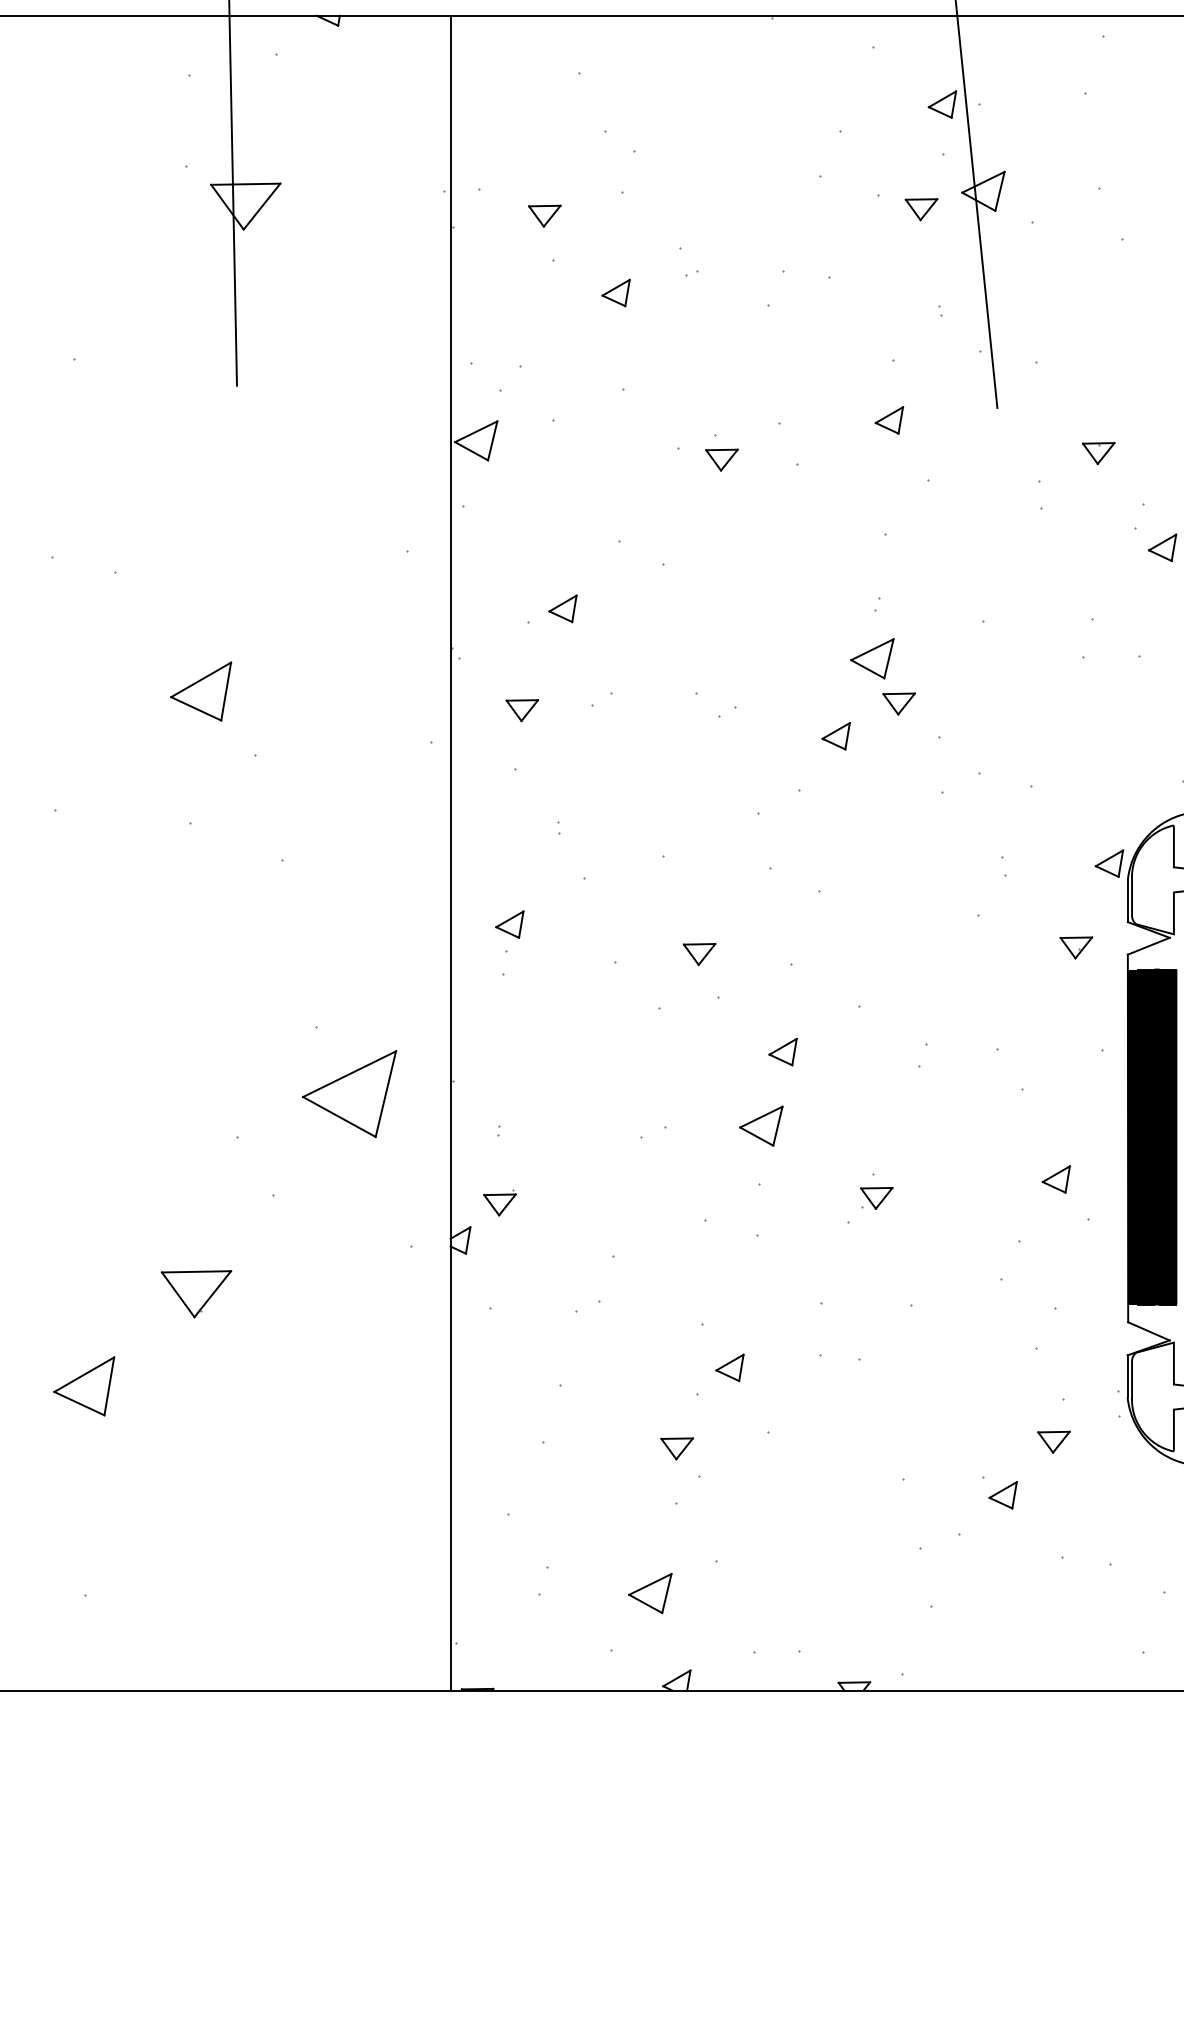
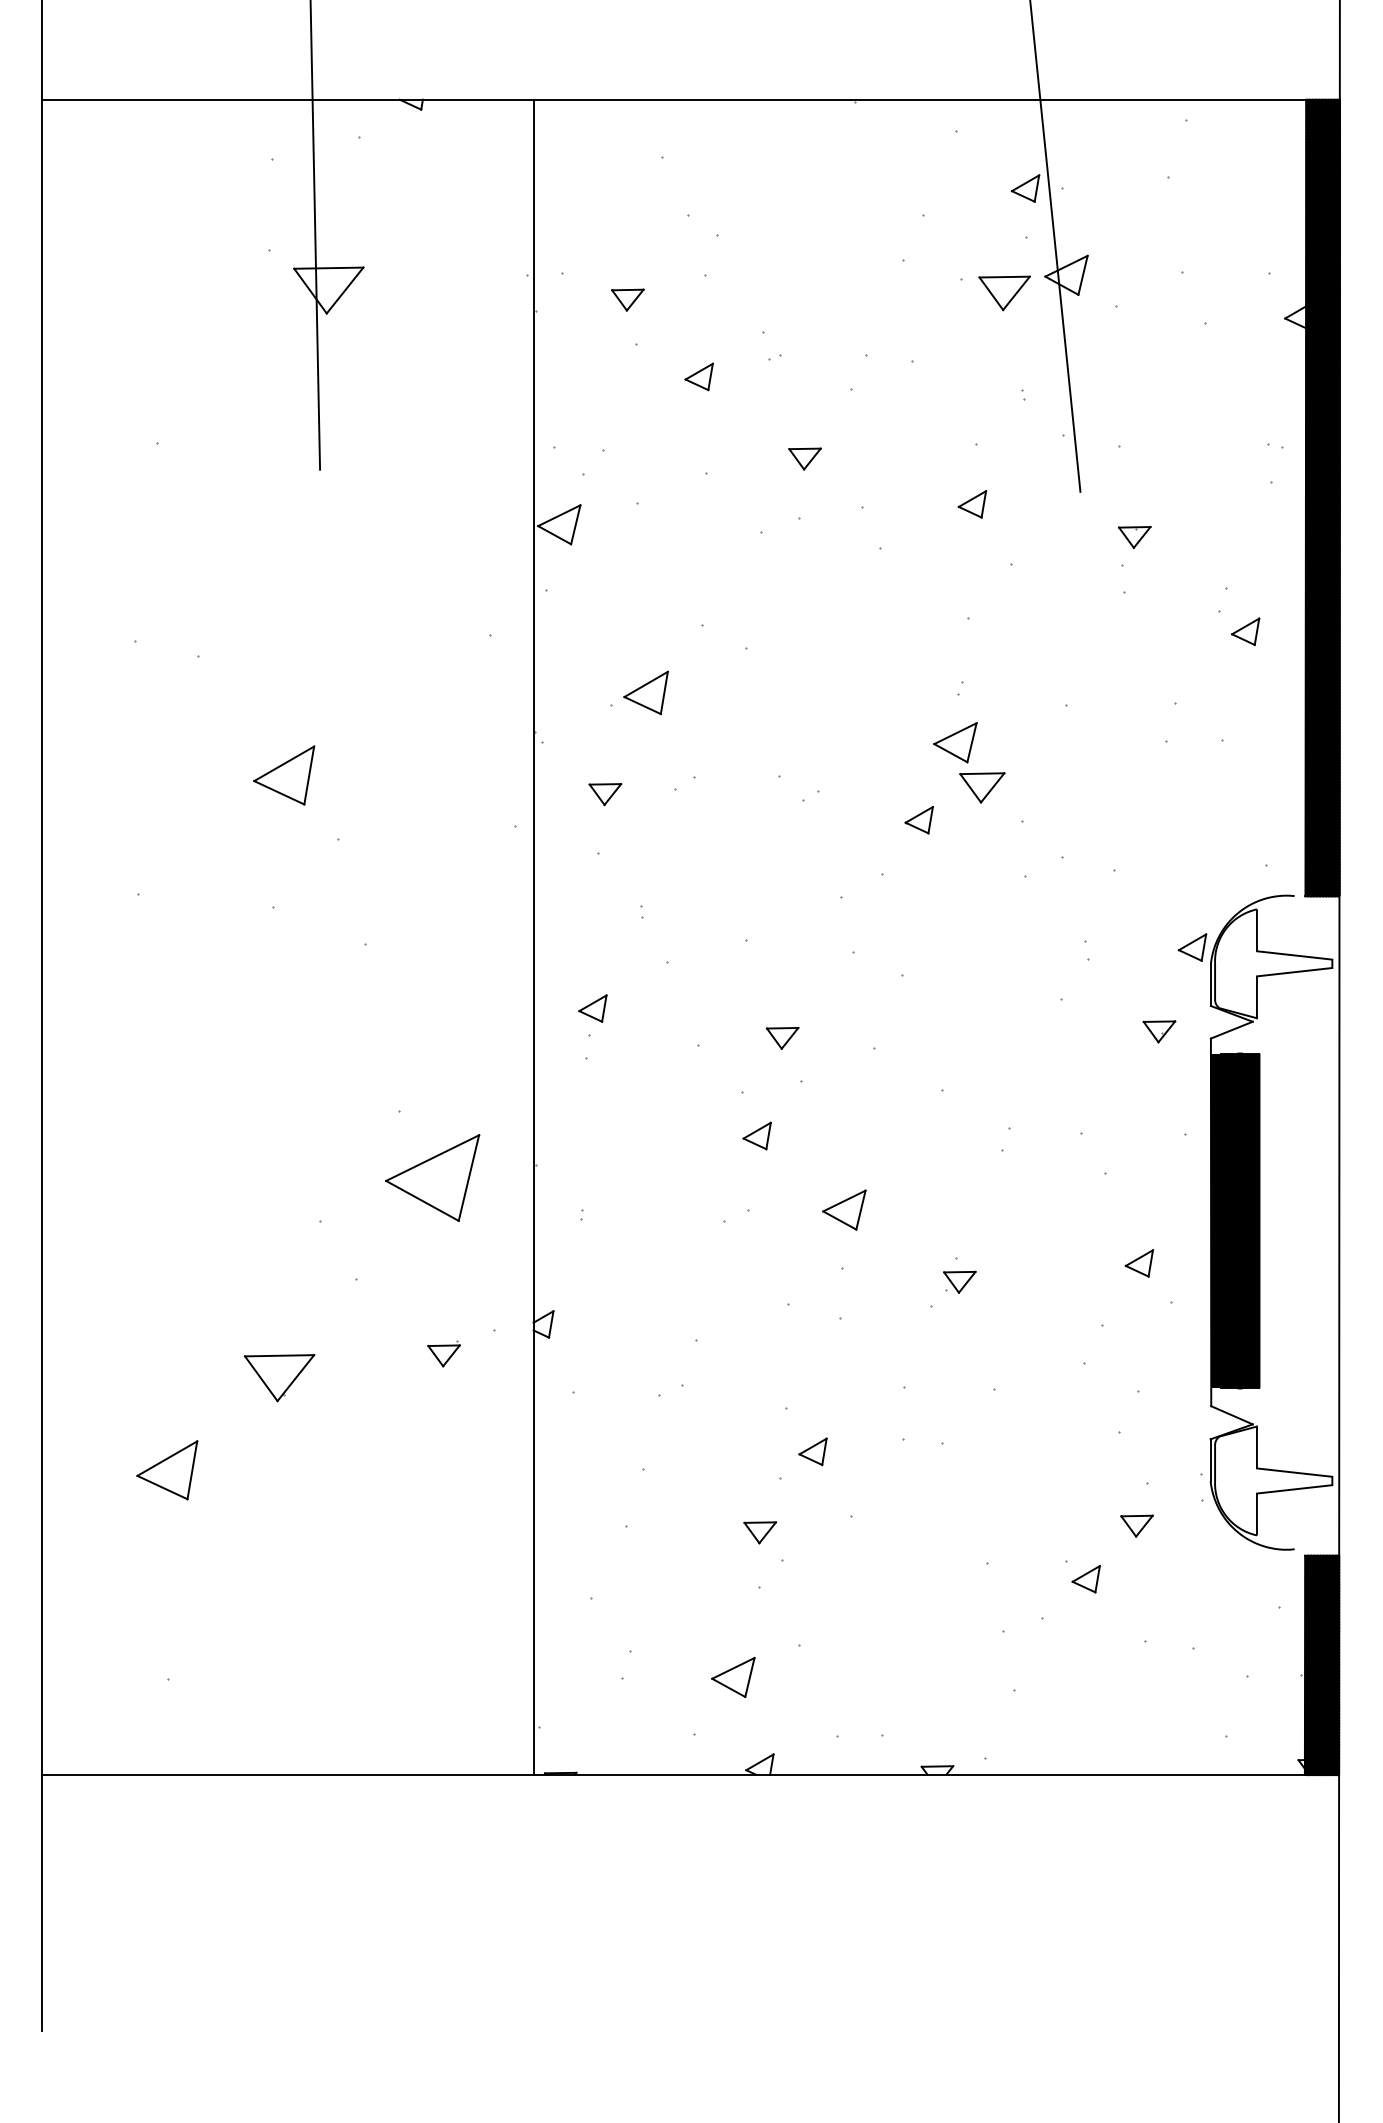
part: (921, 209) -> (1004, 293), size x1.6
part: (1098, 453) -> (1134, 537), moved
part: (721, 459) -> (804, 458), moved
part: (562, 608) -> (645, 692), size x1.6
part: (898, 703) -> (981, 787), size x1.4
part: (782, 1051) -> (756, 1135), moved
part: (499, 1202) -> (443, 1353), moved

